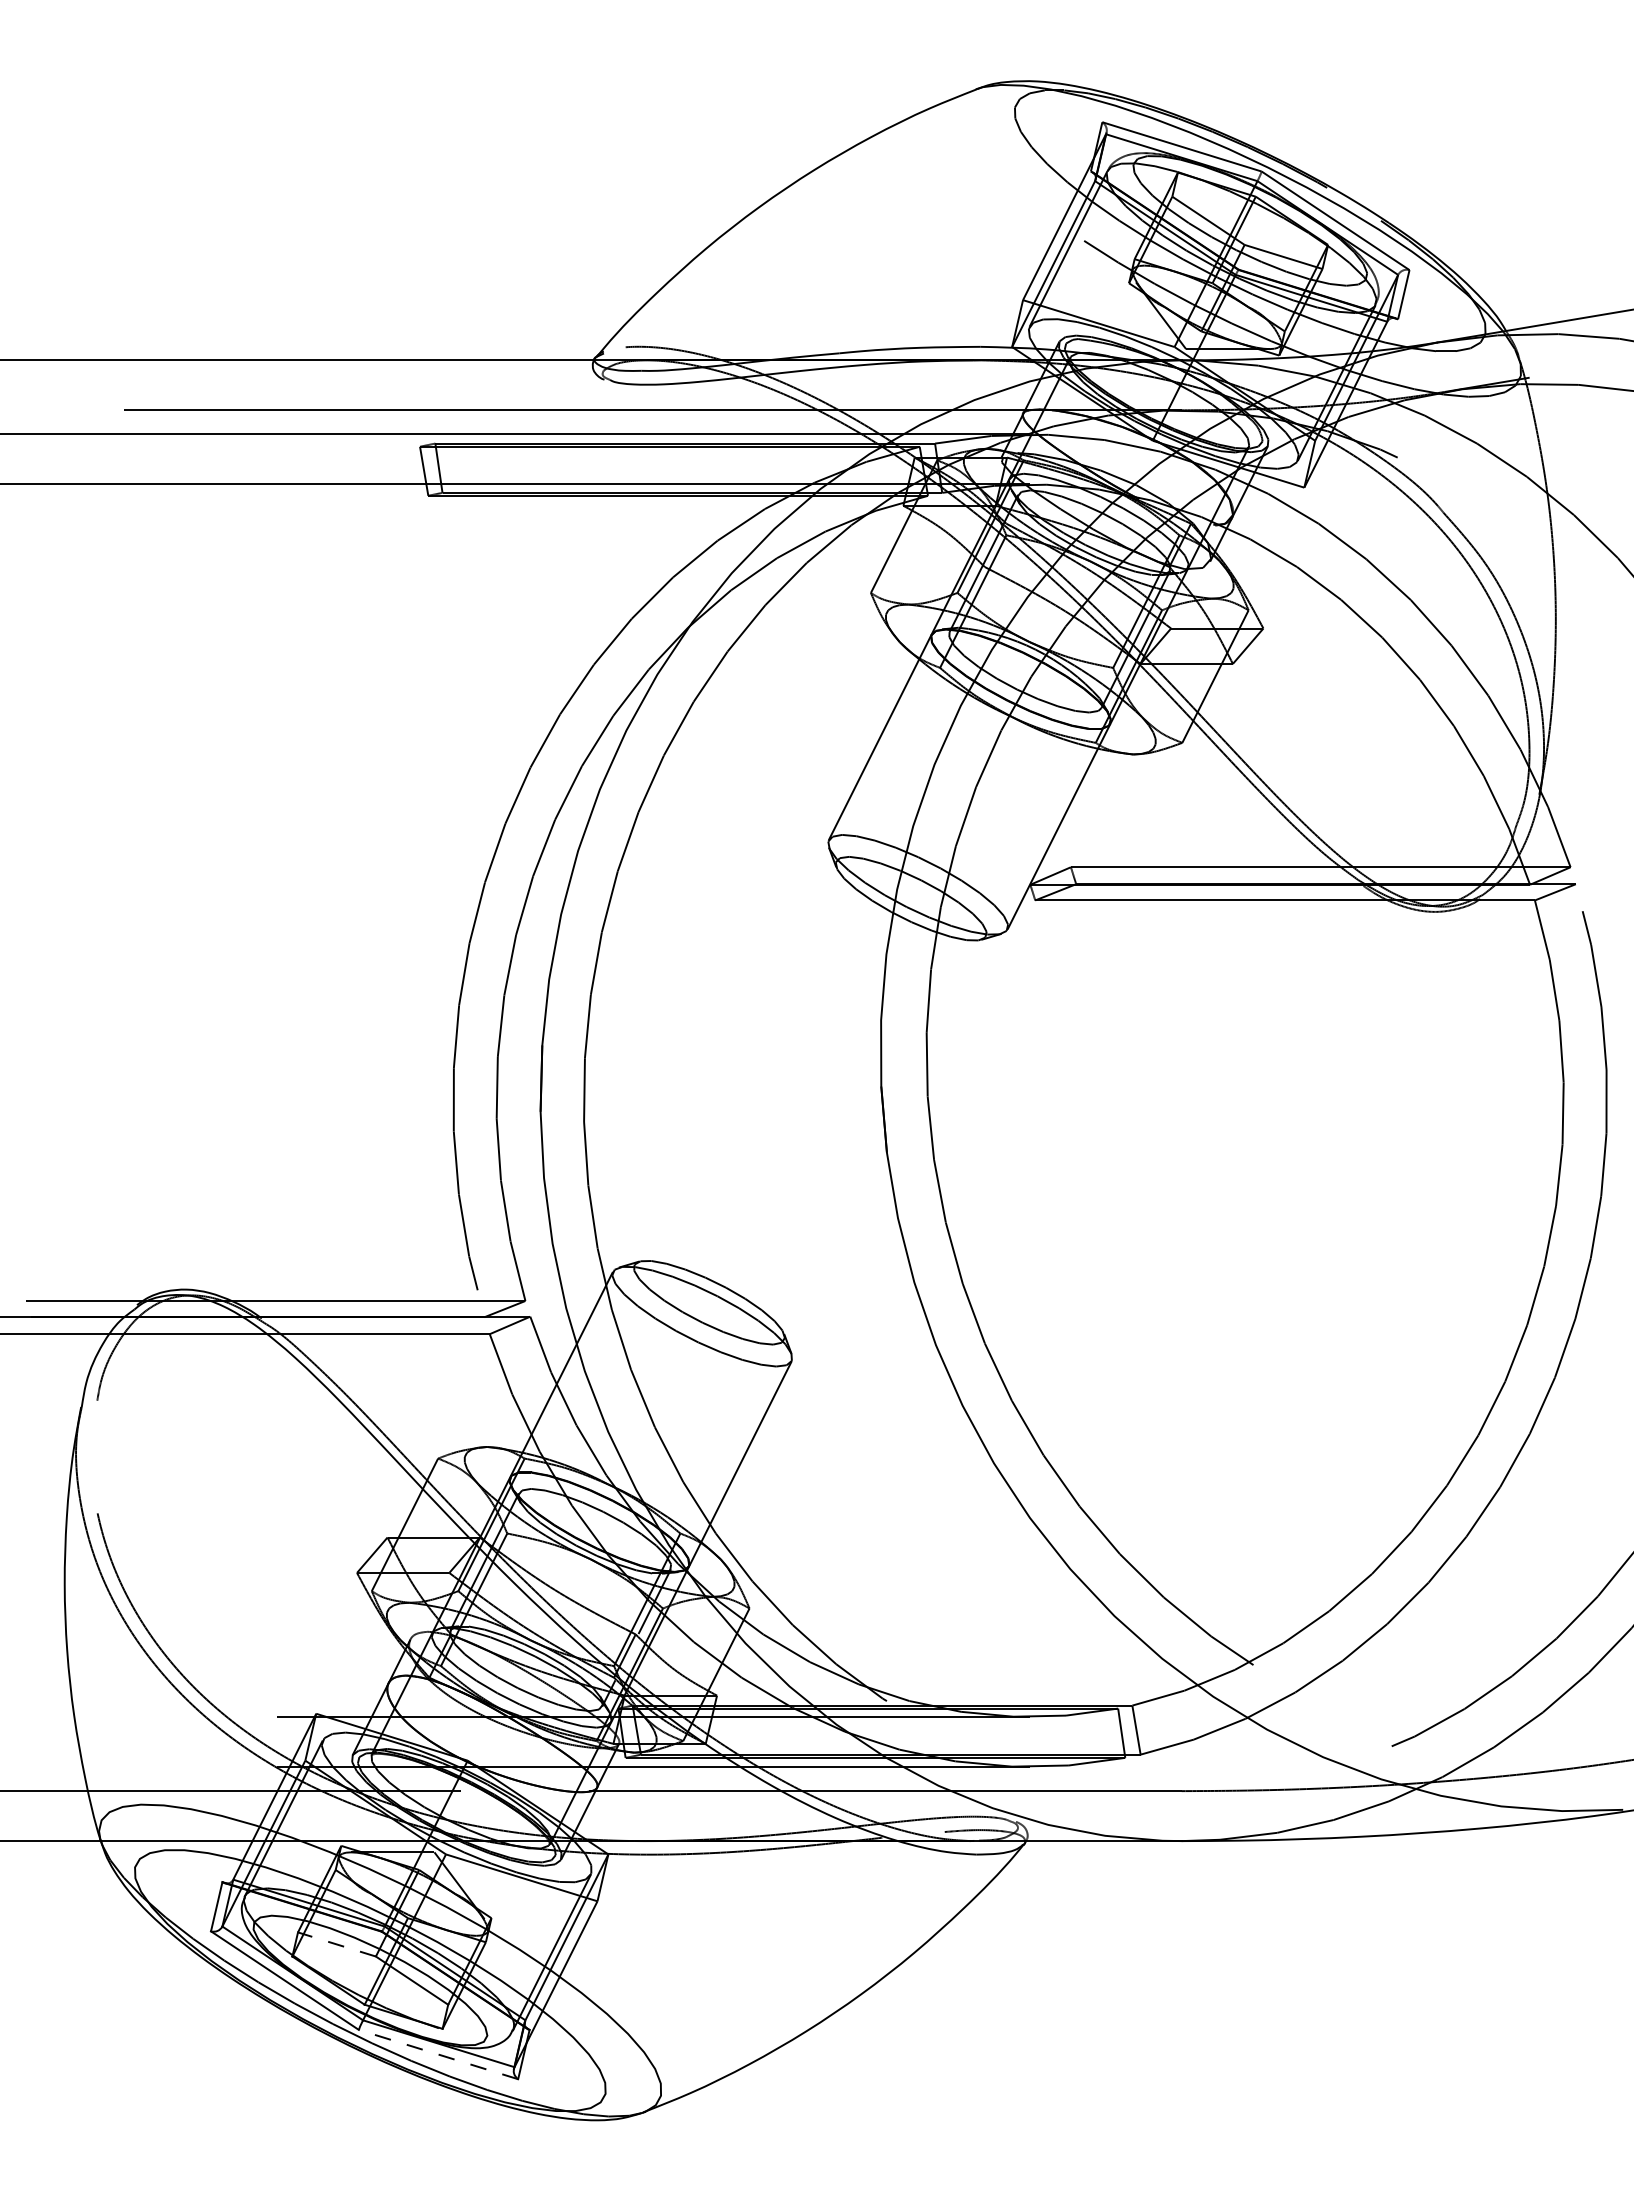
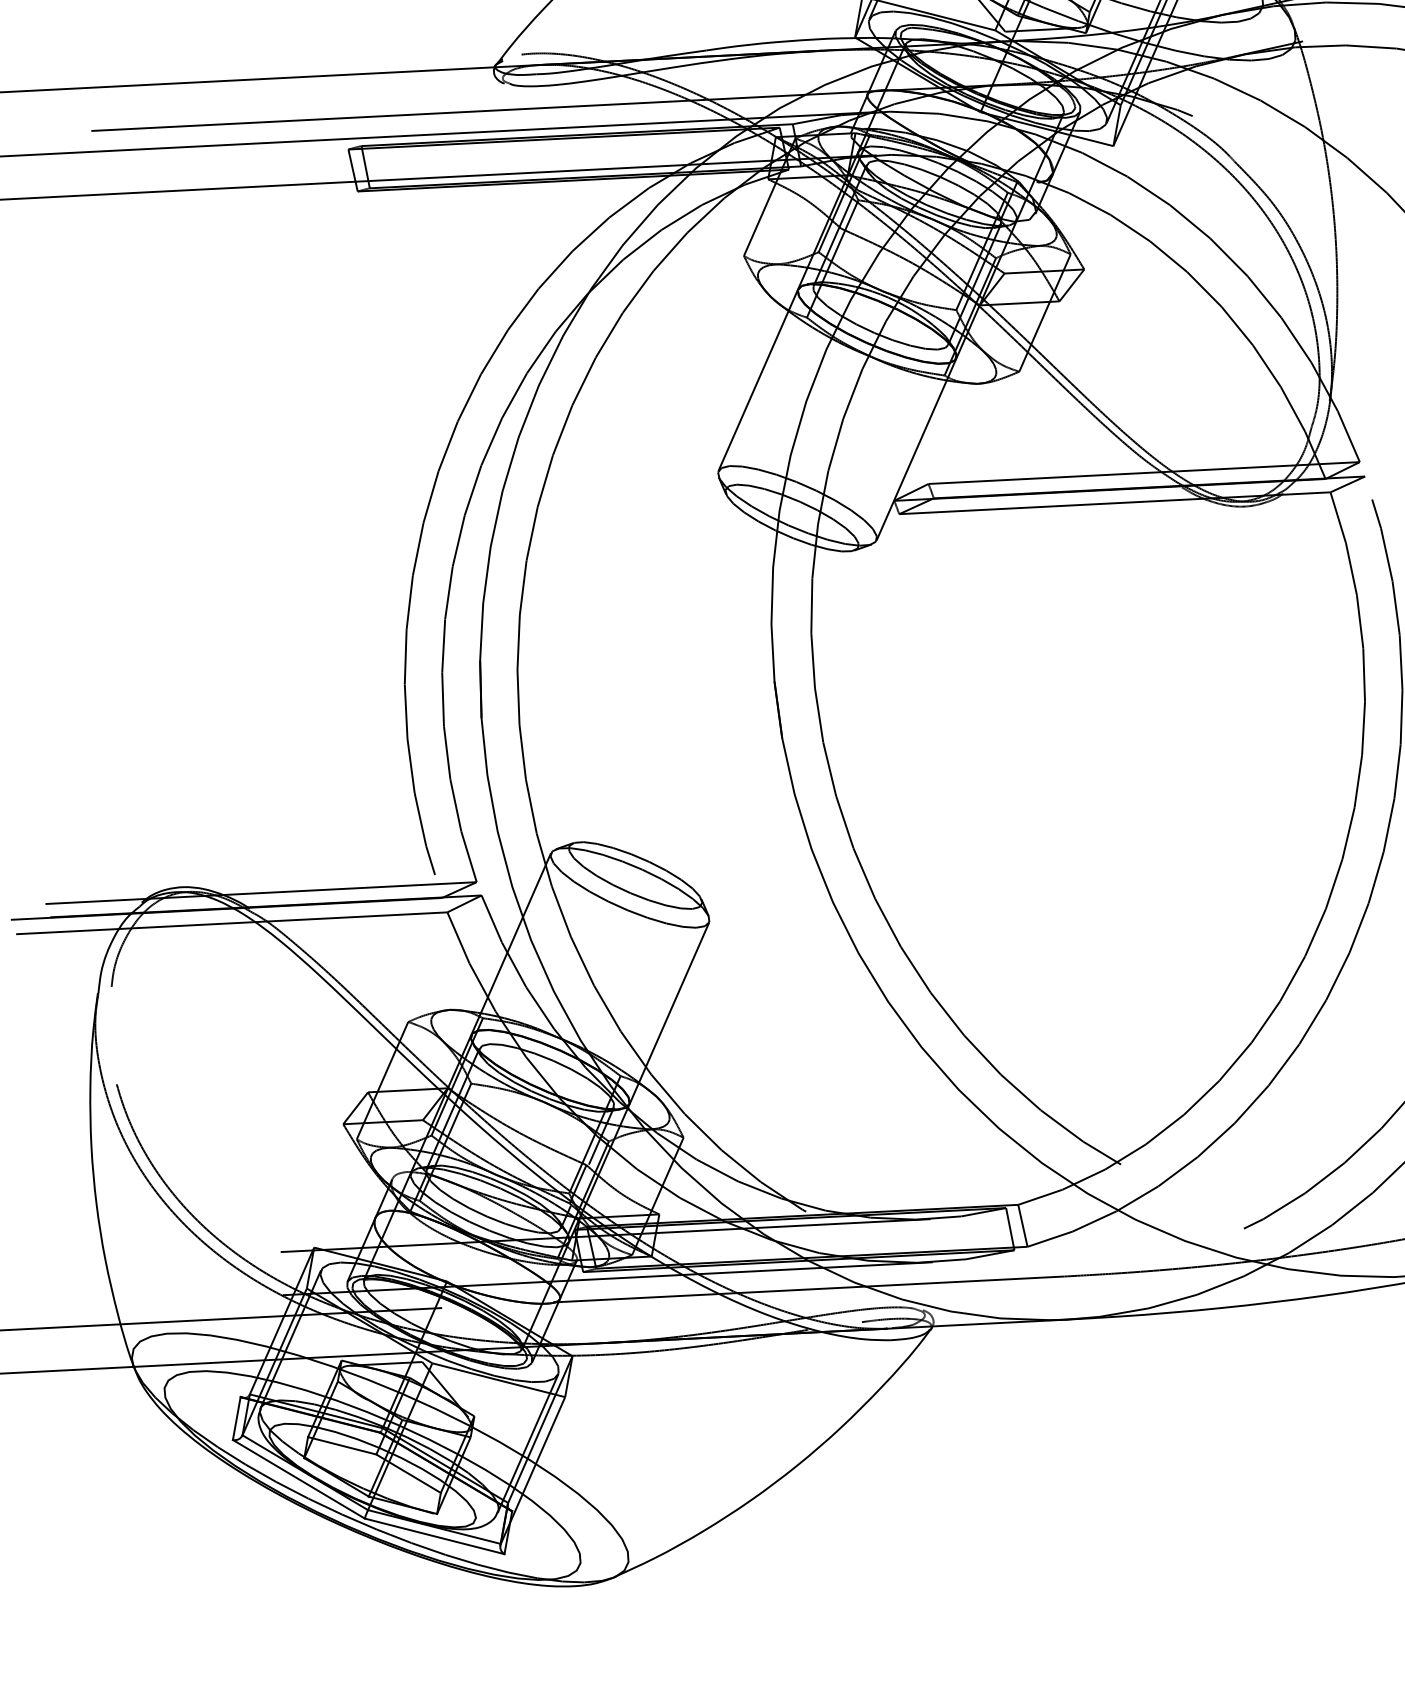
line: (336, 1944) -> (341, 1445), dashed -> solid
line: (438, 2054) -> (434, 1536), dashed -> solid

